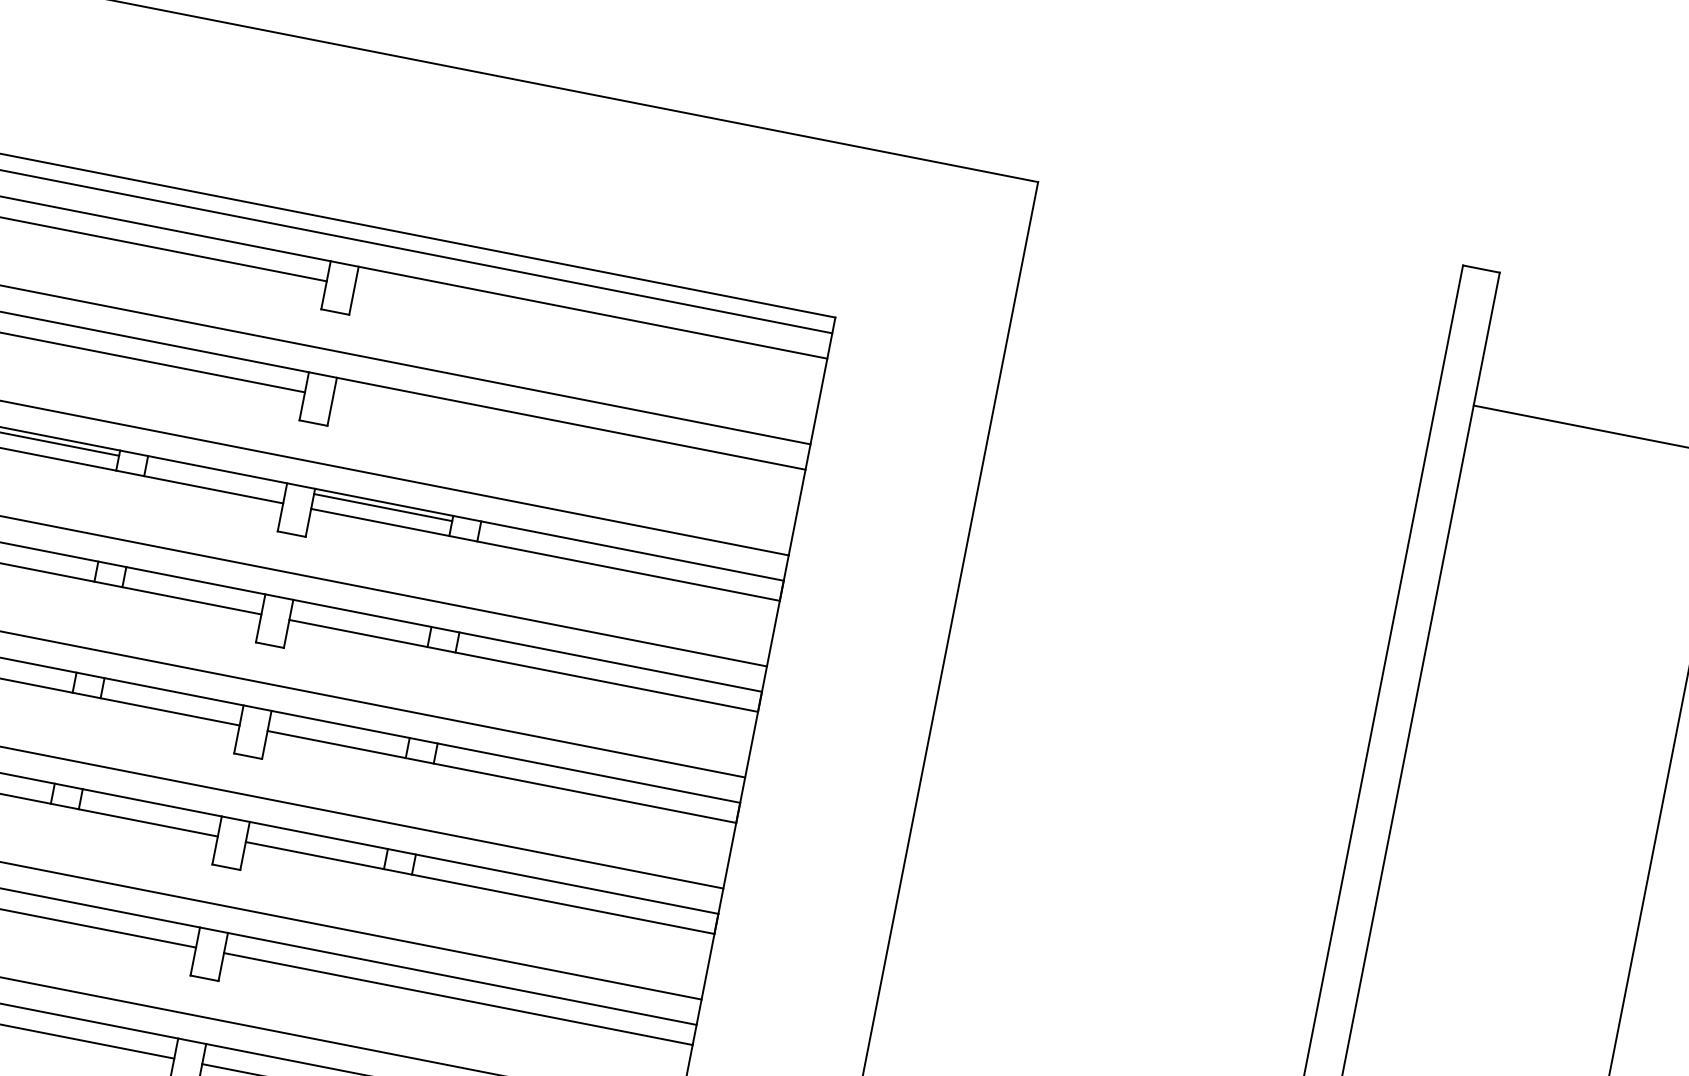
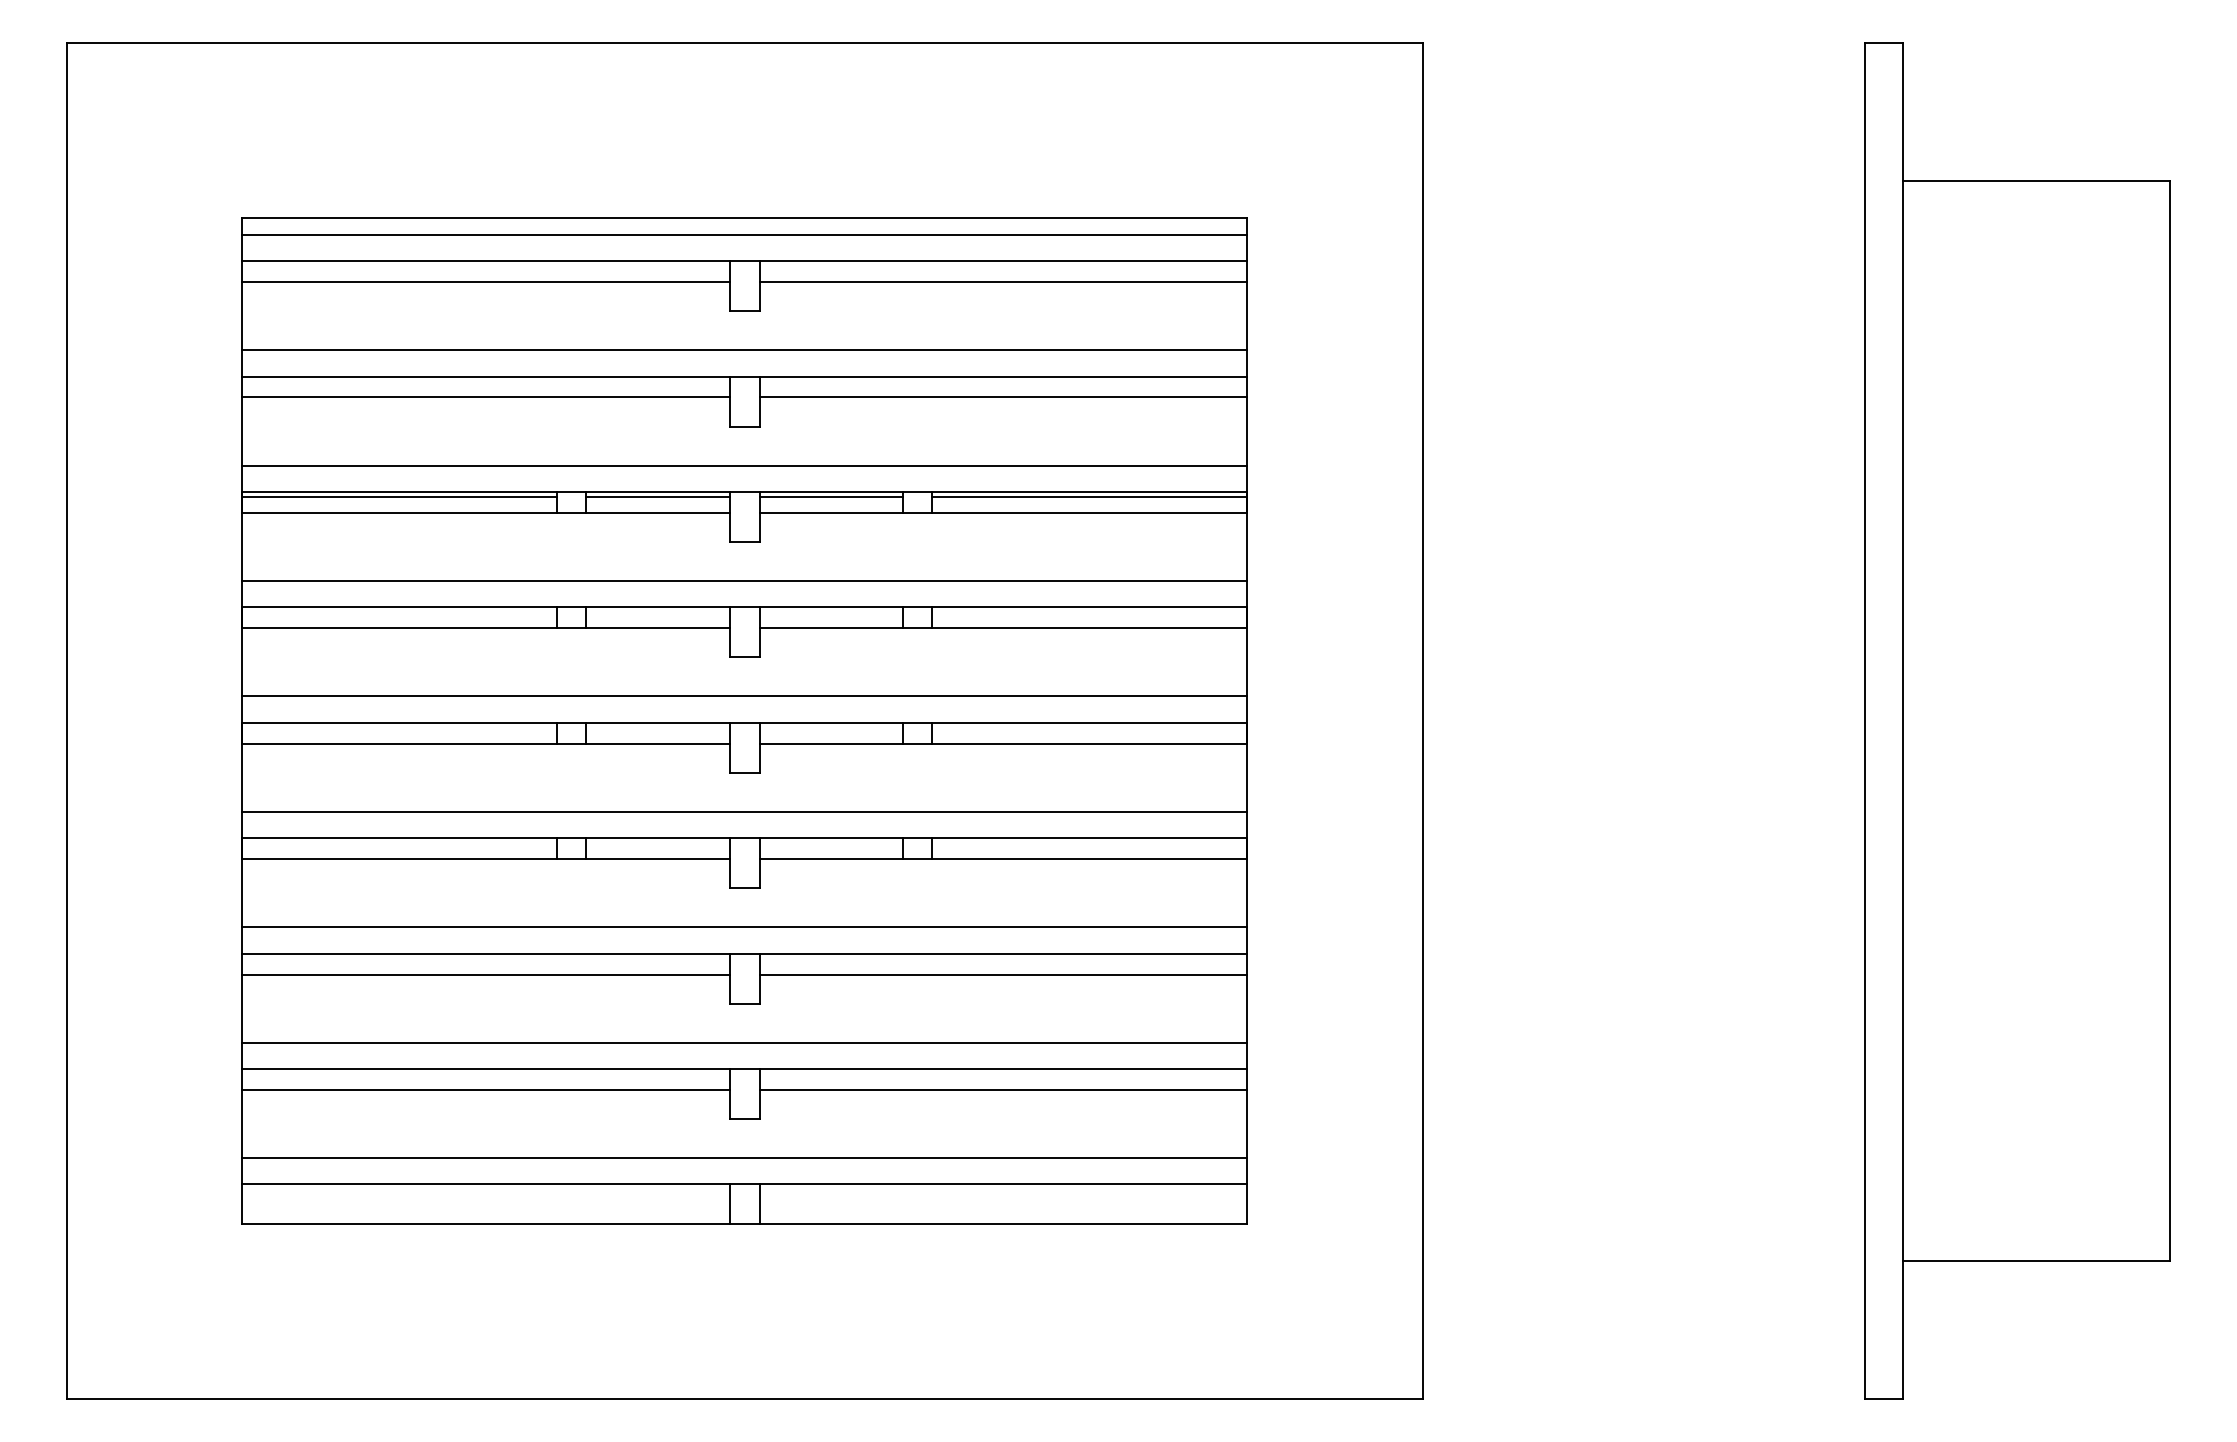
line: (588, 333) -> (1002, 282), added
line: (566, 443) -> (1002, 397), added
line: (215, 474) -> (657, 497), added
line: (631, 556) -> (1089, 497), added

